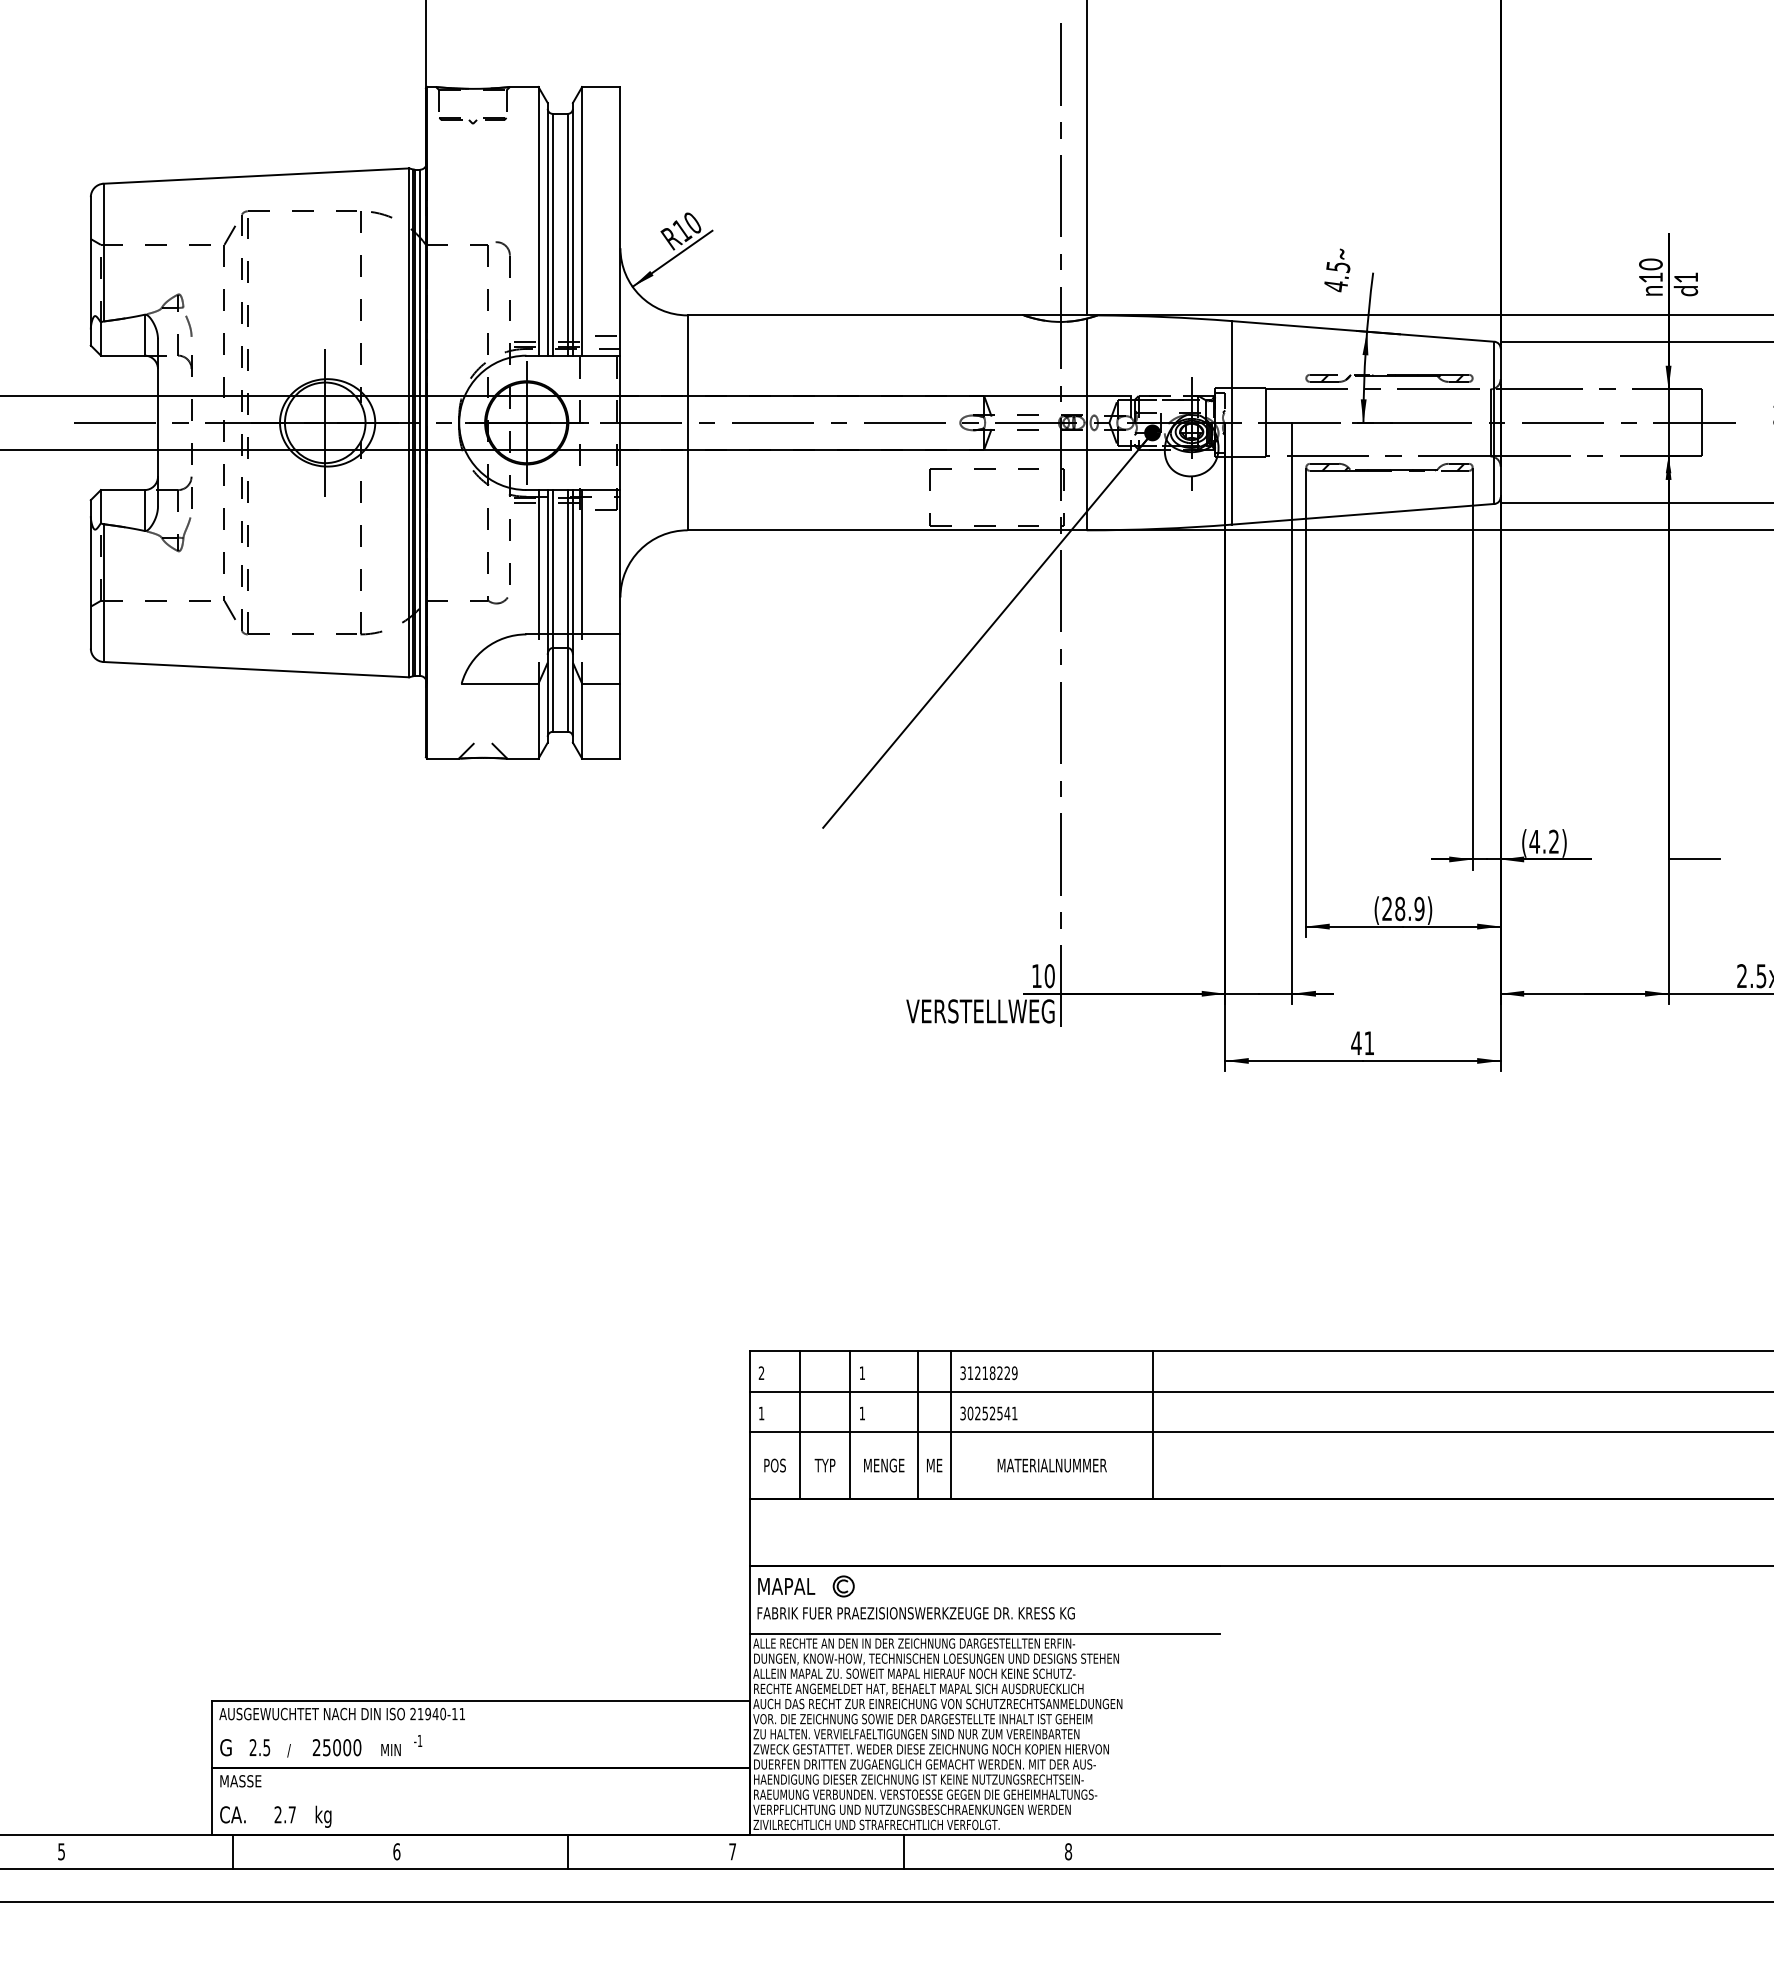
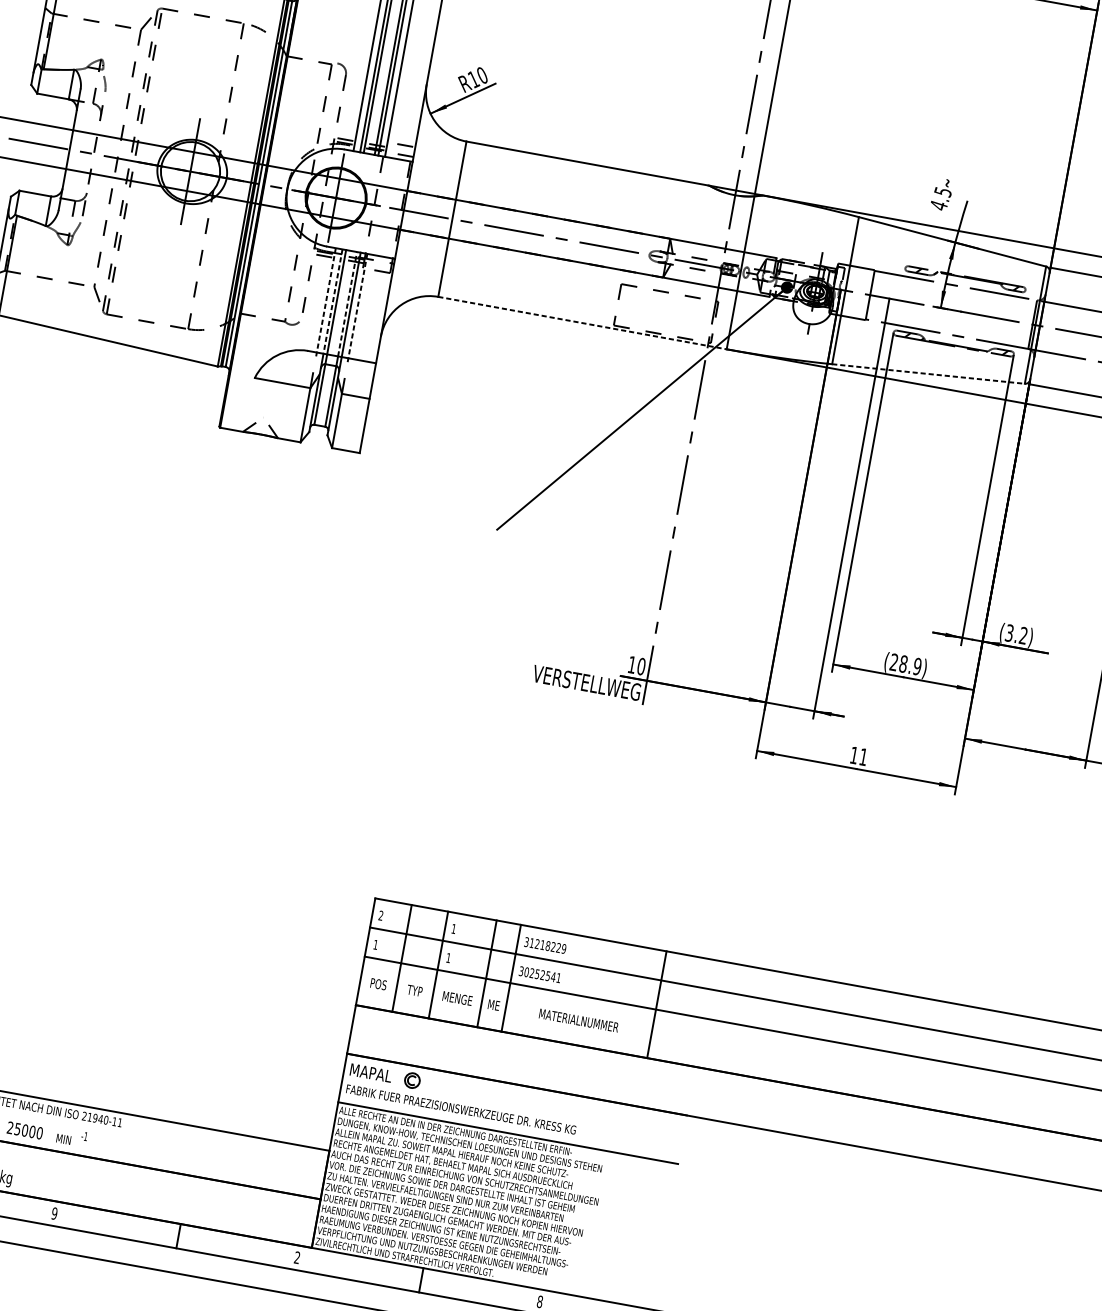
line: (1363, 514) -> (928, 374), solid -> dashed
line: (887, 530) -> (582, 323), solid -> dashed
line: (567, 561) -> (347, 303), solid -> dashed
line: (538, 562) -> (326, 300), solid -> dashed
line: (547, 562) -> (332, 301), solid -> dashed
line: (582, 562) -> (358, 306), solid -> dashed
text: (1534, 841) -> (1009, 632), (4.2) -> (3.2)
text: (1356, 1042) -> (854, 754), 41 -> 11
text: (396, 1851) -> (54, 1213), 6 -> 9
text: (732, 1851) -> (297, 1257), 7 -> 2

